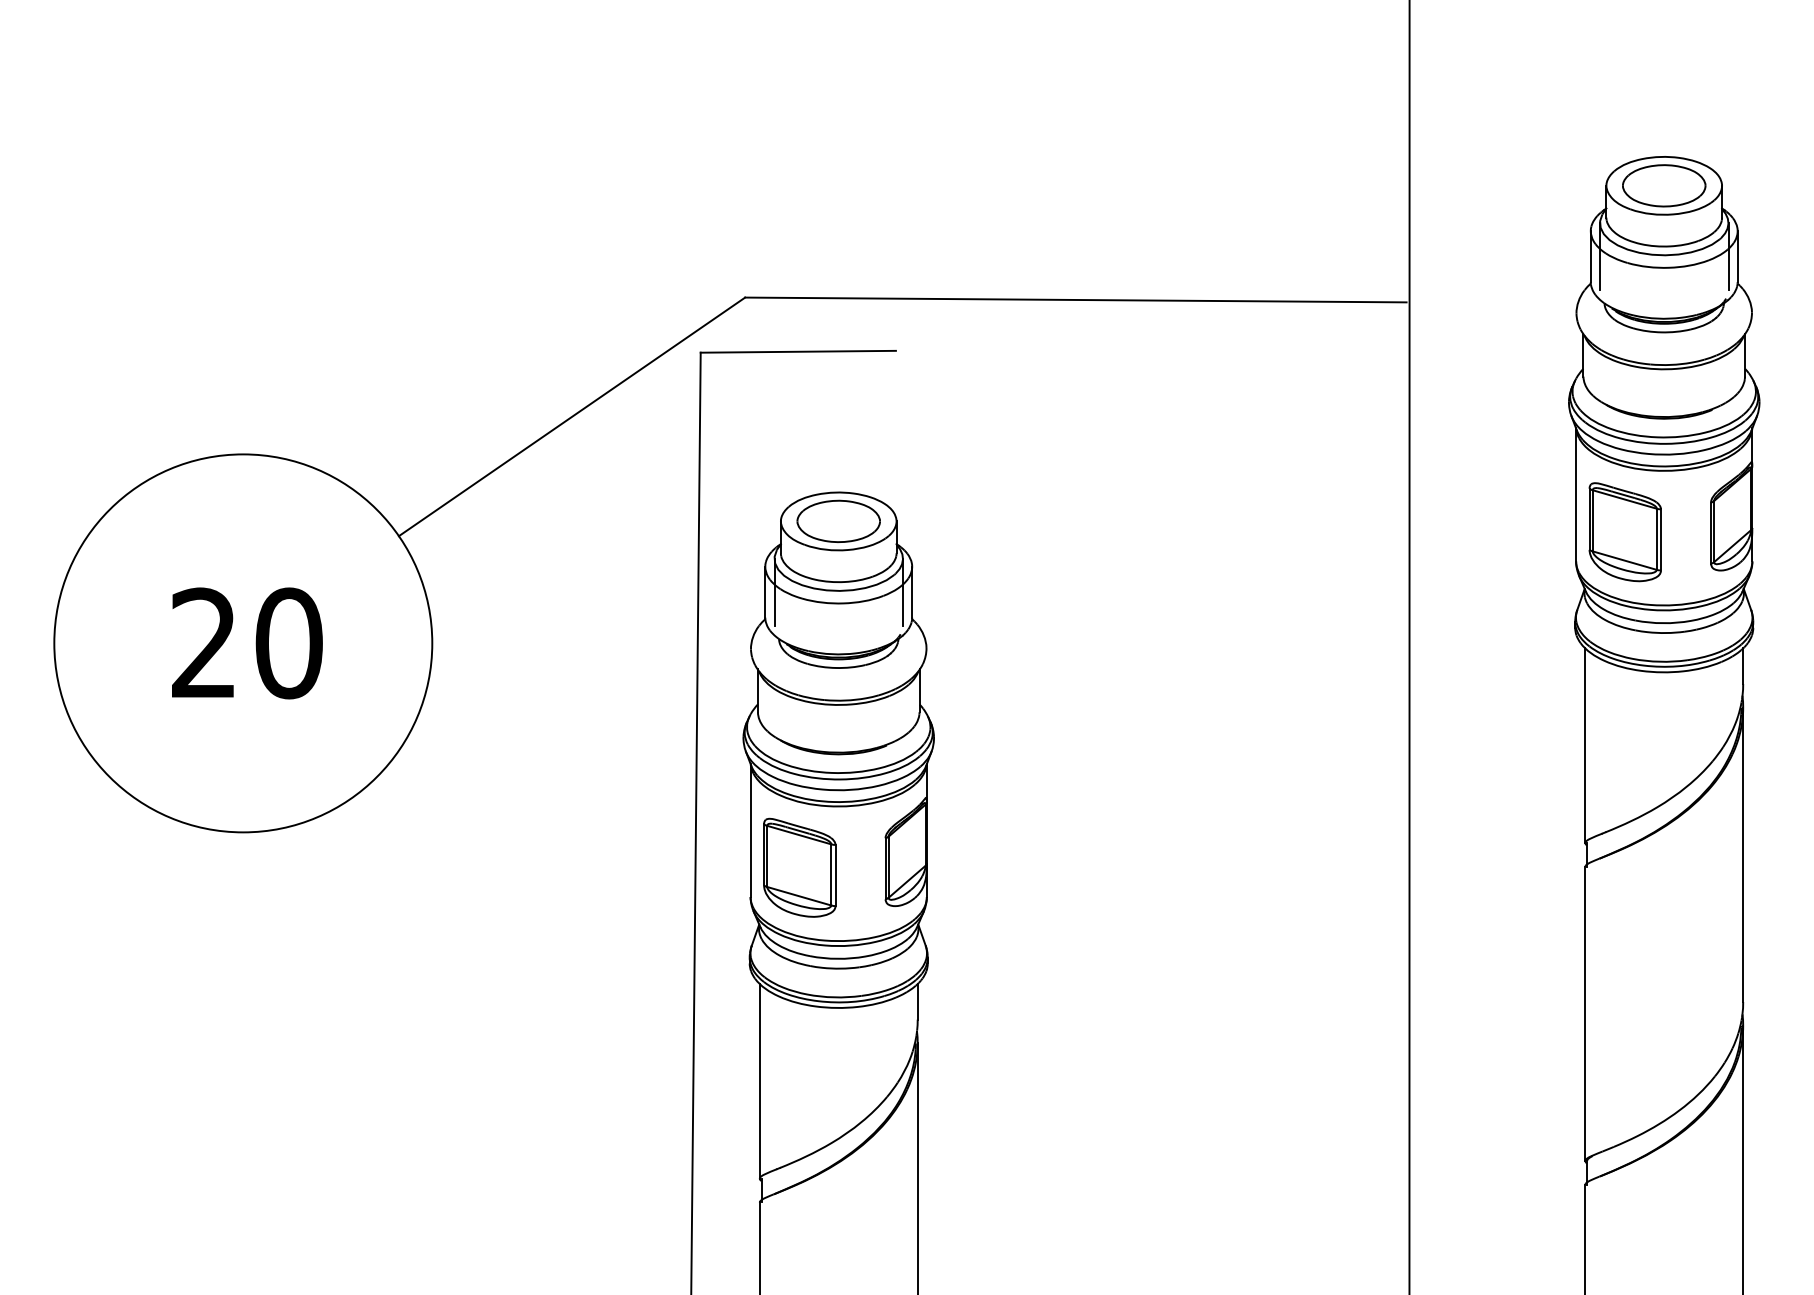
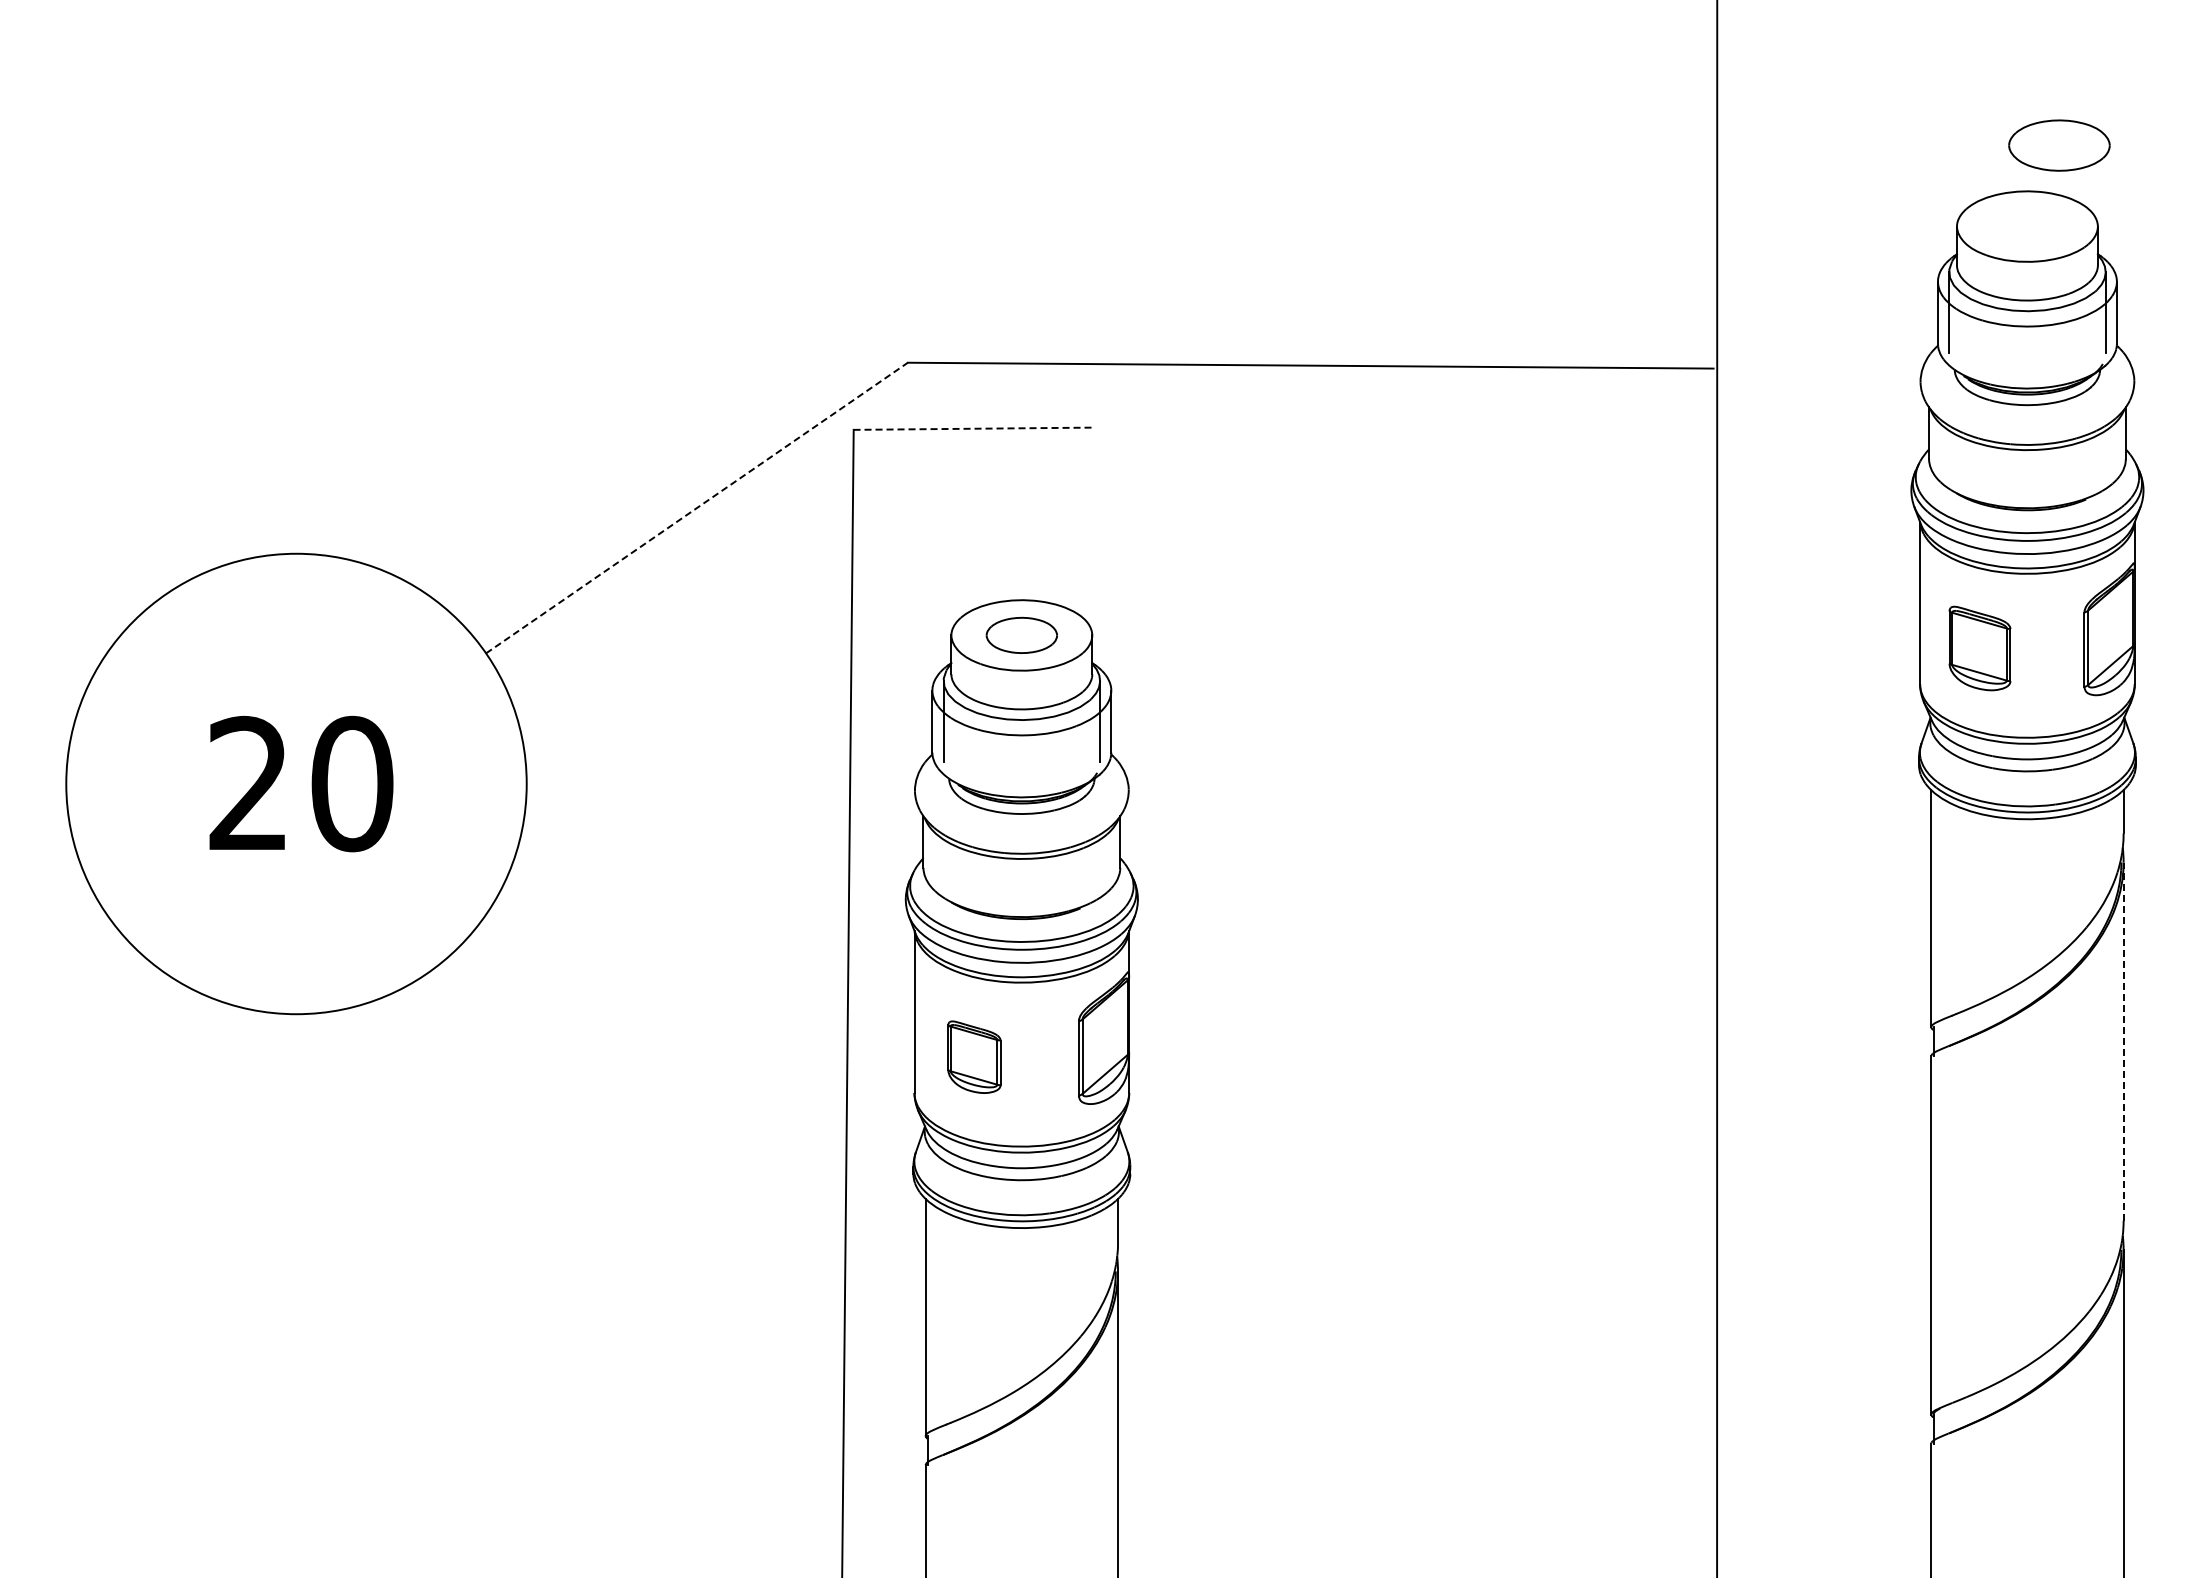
part: (1664, 185) -> (2059, 145), moved
line: (798, 351) -> (972, 428), solid -> dashed
line: (572, 416) -> (697, 507), solid -> dashed
part: (838, 521) -> (1021, 635), size x0.7
part: (1624, 532) -> (1979, 648), size x0.7
line: (1743, 854) -> (2123, 1041), solid -> dashed
part: (799, 867) -> (974, 1056), size x0.6

